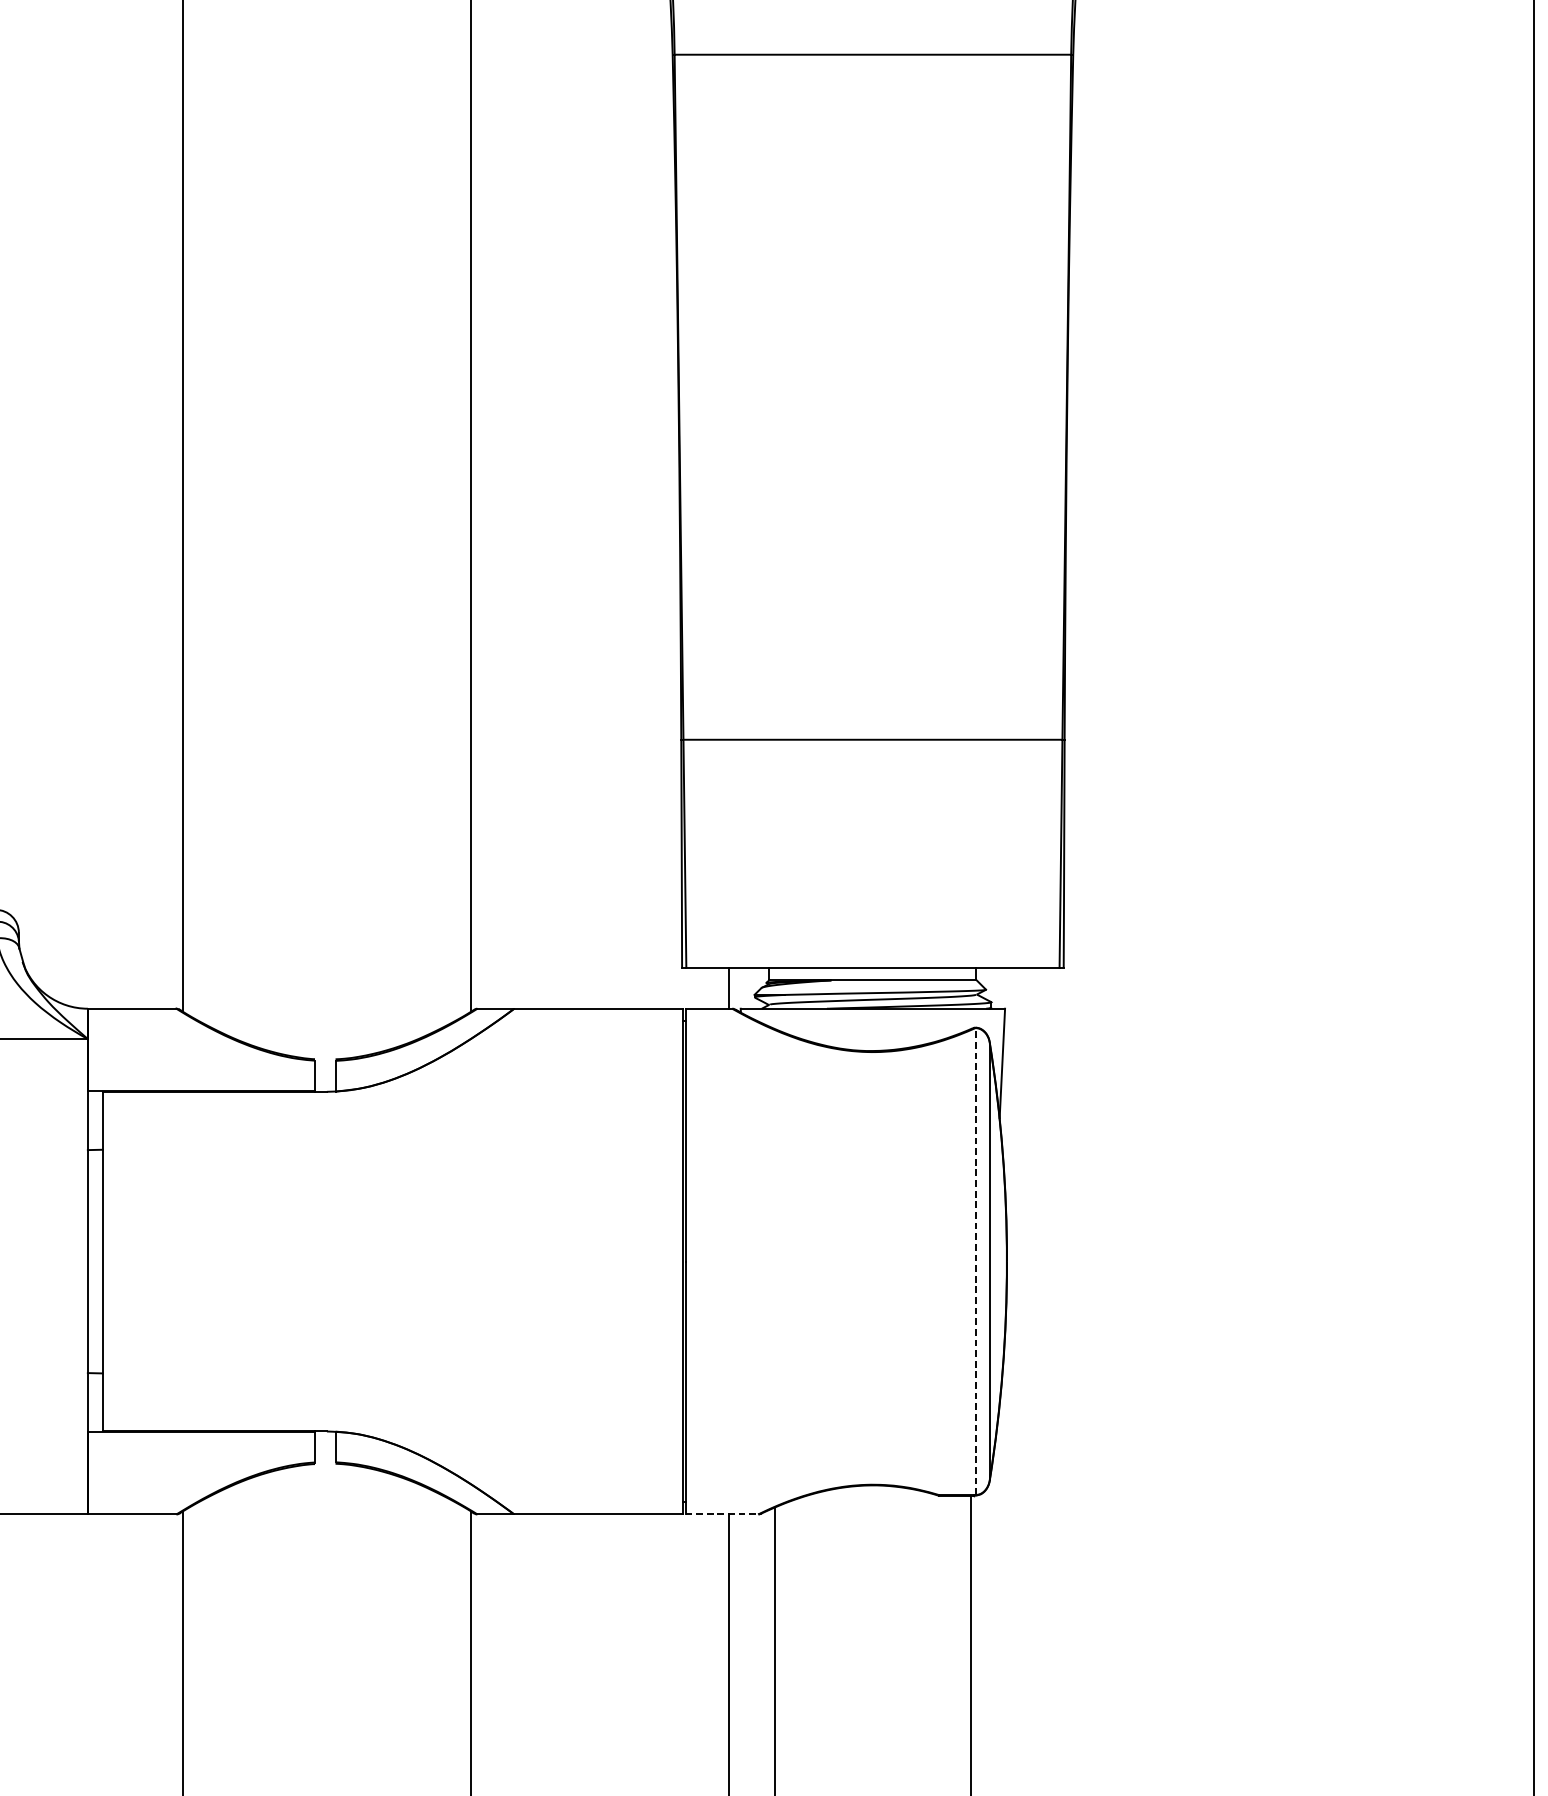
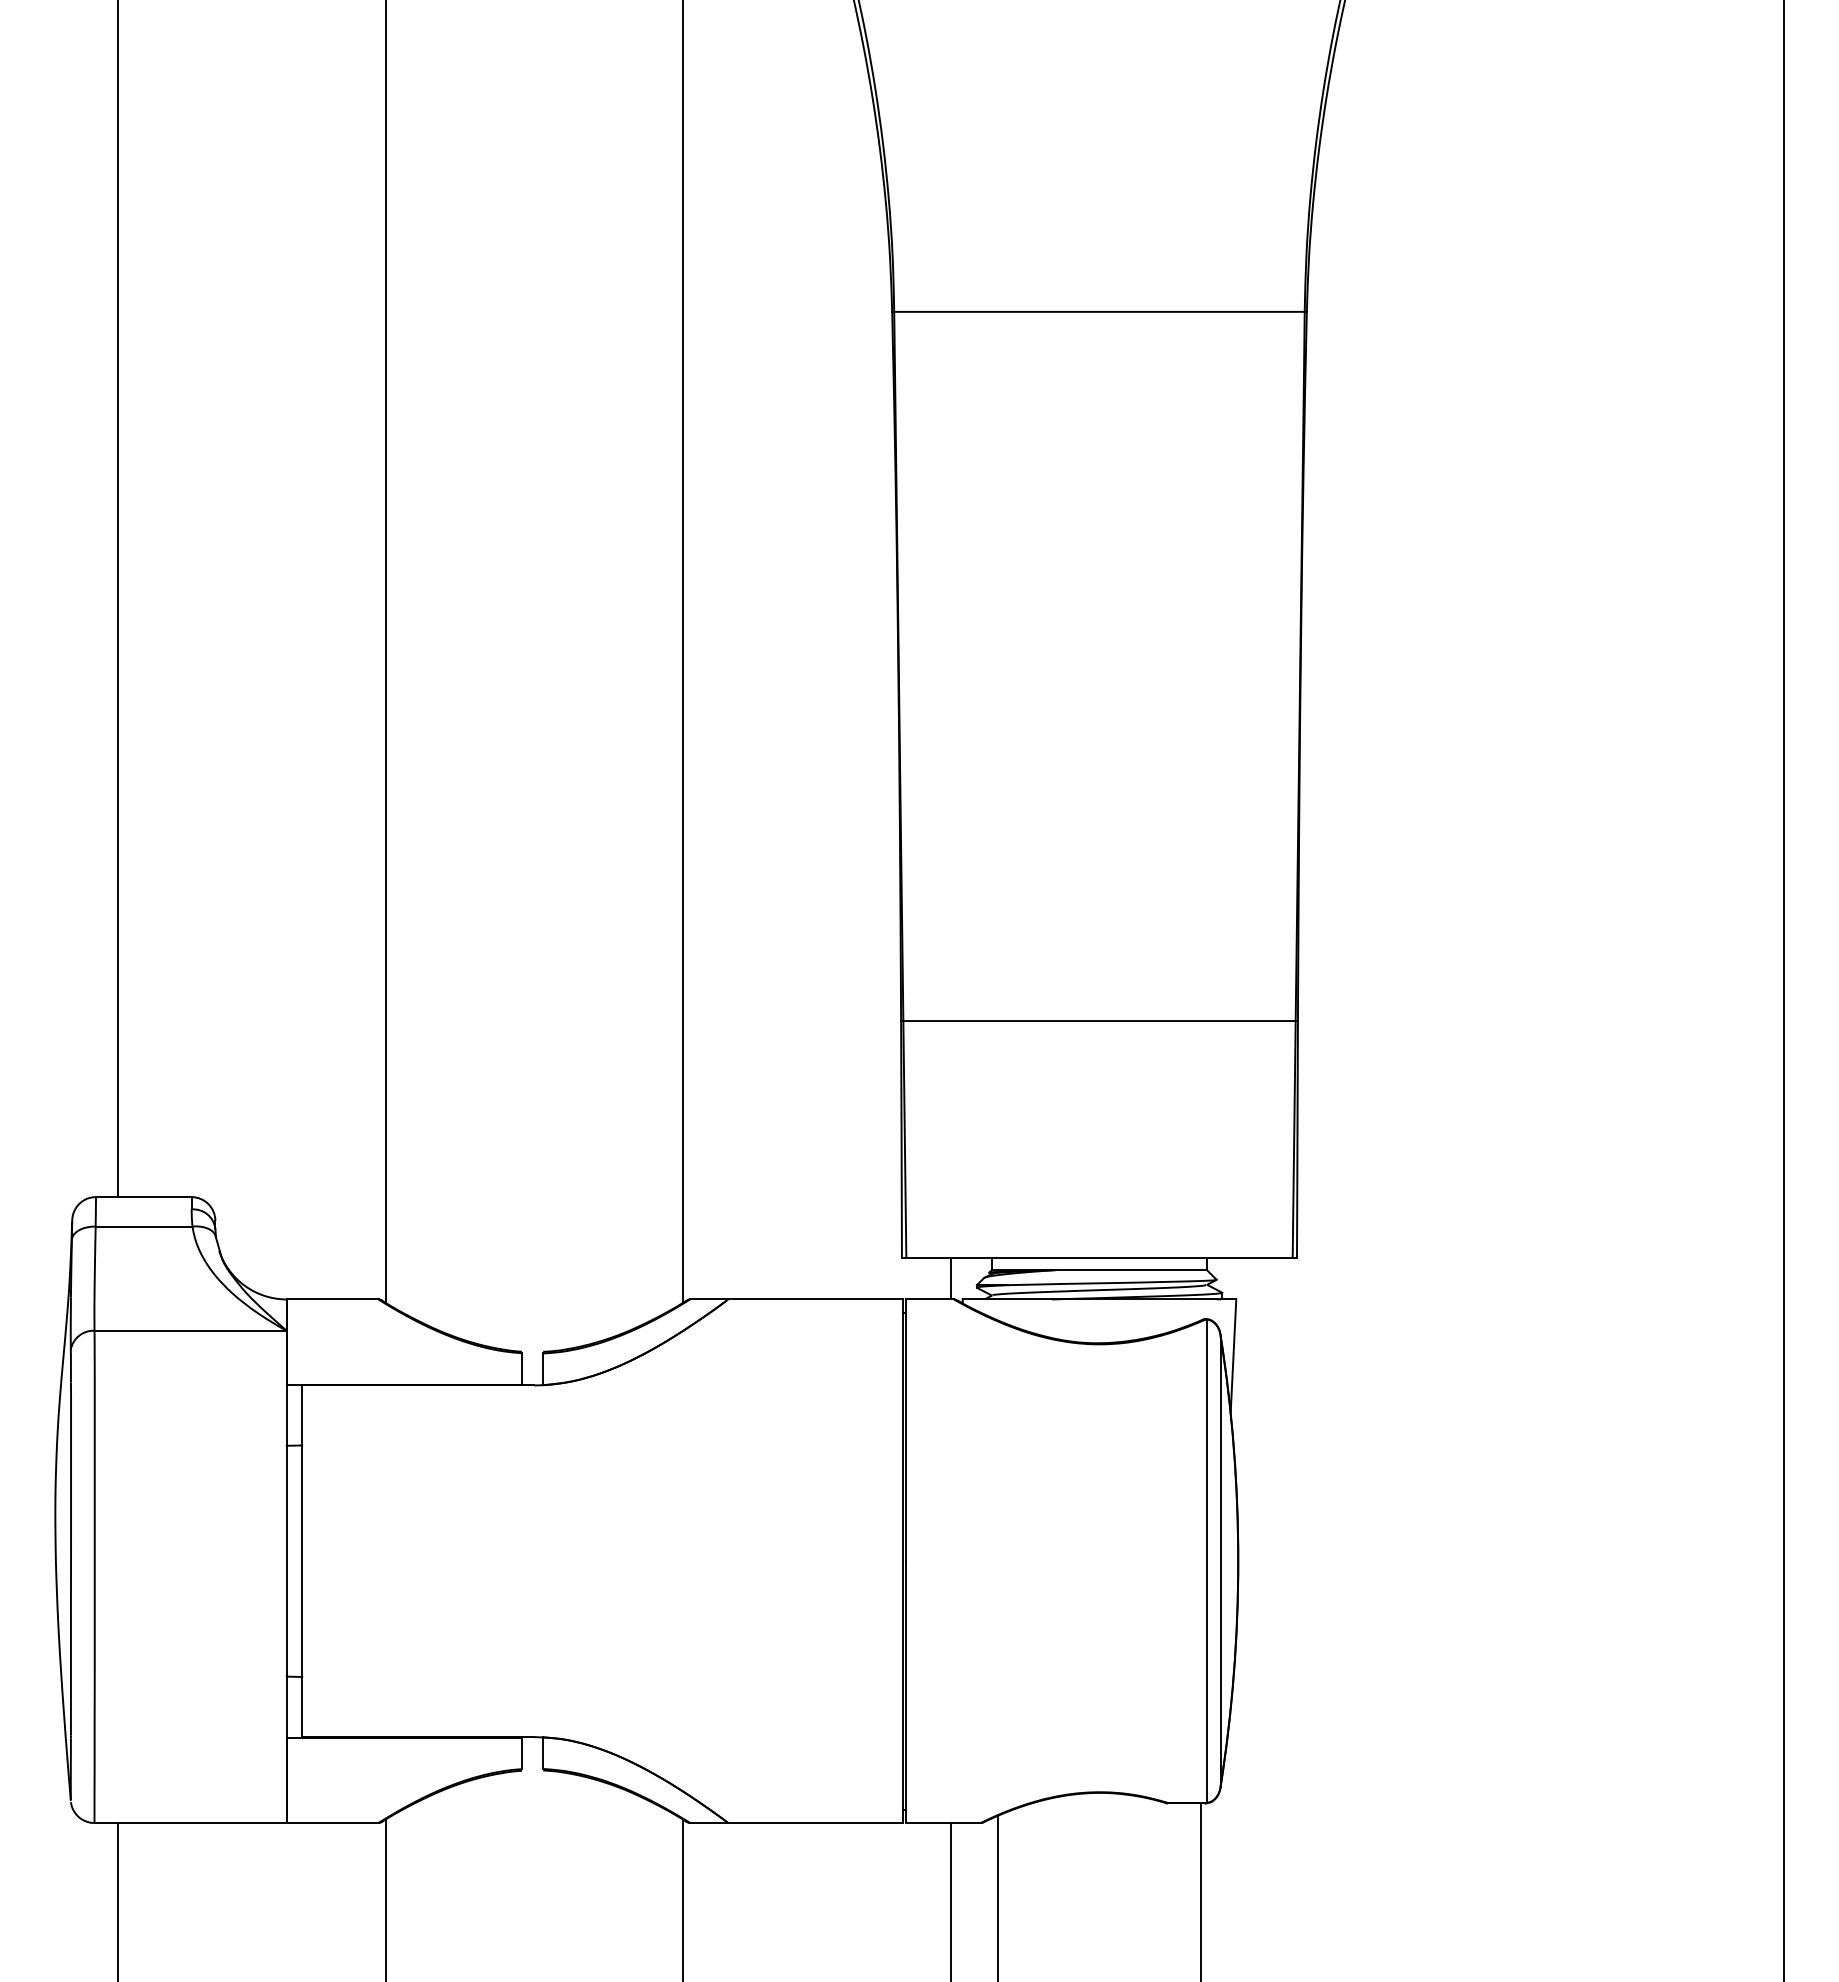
line: (976, 1261) -> (1206, 1561), dashed -> solid
line: (722, 1513) -> (943, 1822), dashed -> solid

